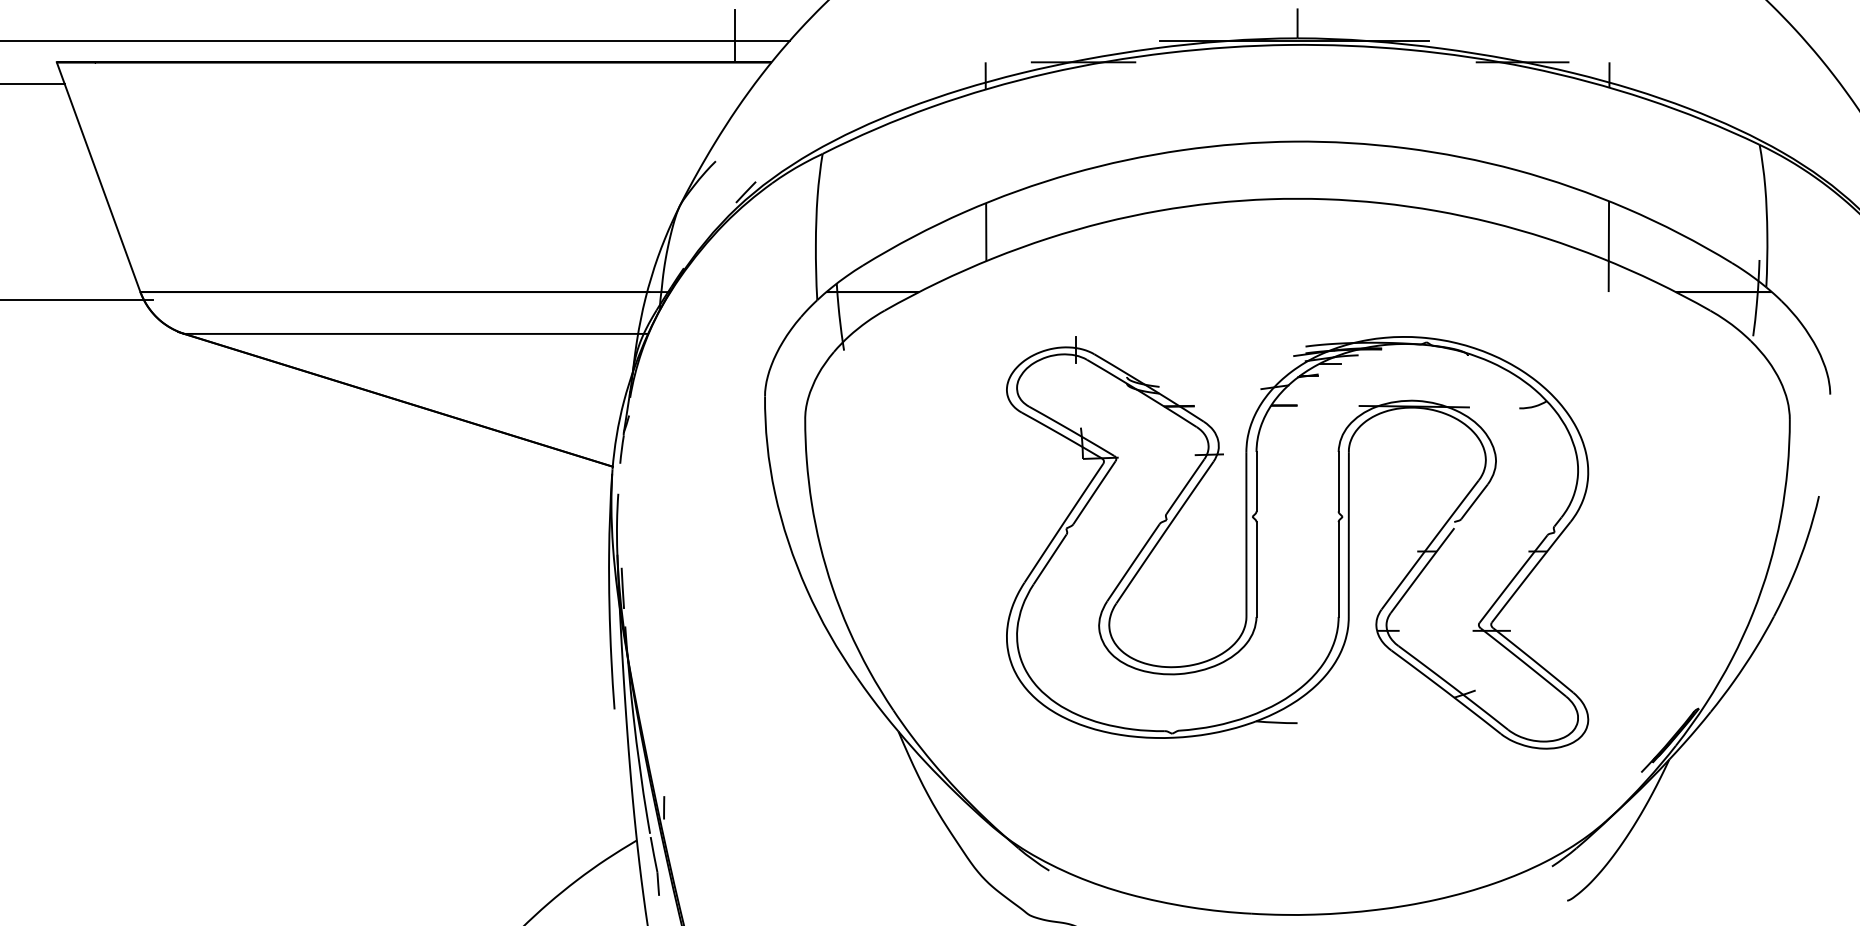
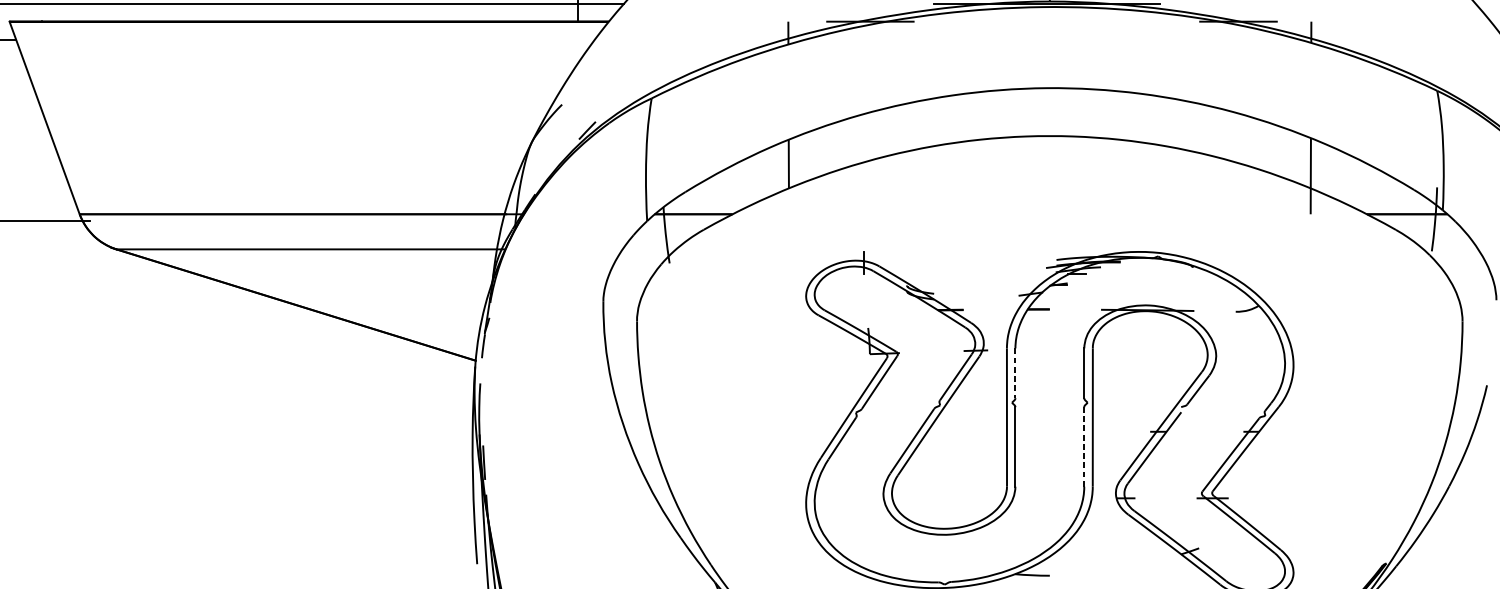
line: (1256, 481) -> (1015, 373), solid -> dashed
line: (1338, 569) -> (1084, 446), solid -> dashed

